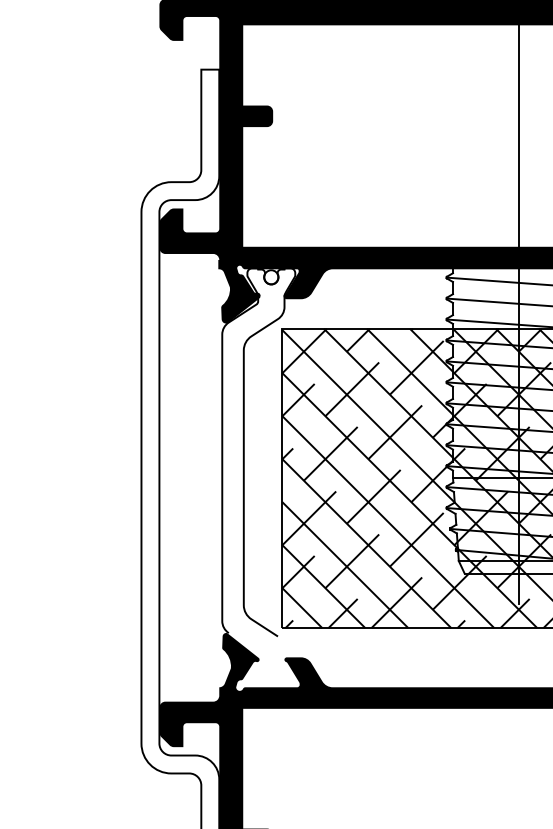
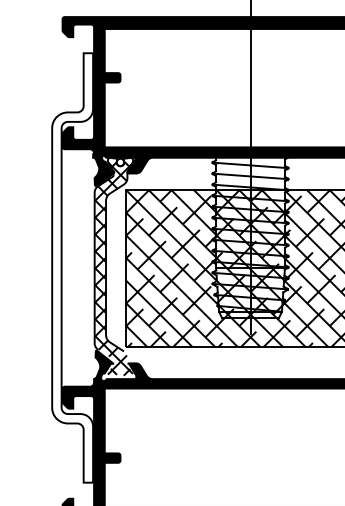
hatch: (258, 478) -> (113, 268), added

